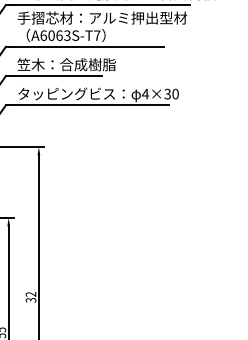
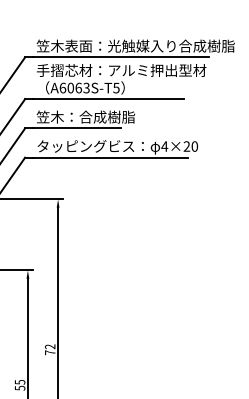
text: (97, 36) -> (116, 88), A6063S-T7 -> A6063S-T5
text: (167, 94) -> (186, 146), 4×30 -> 4×20
text: (31, 300) -> (50, 352), 32 -> 72

